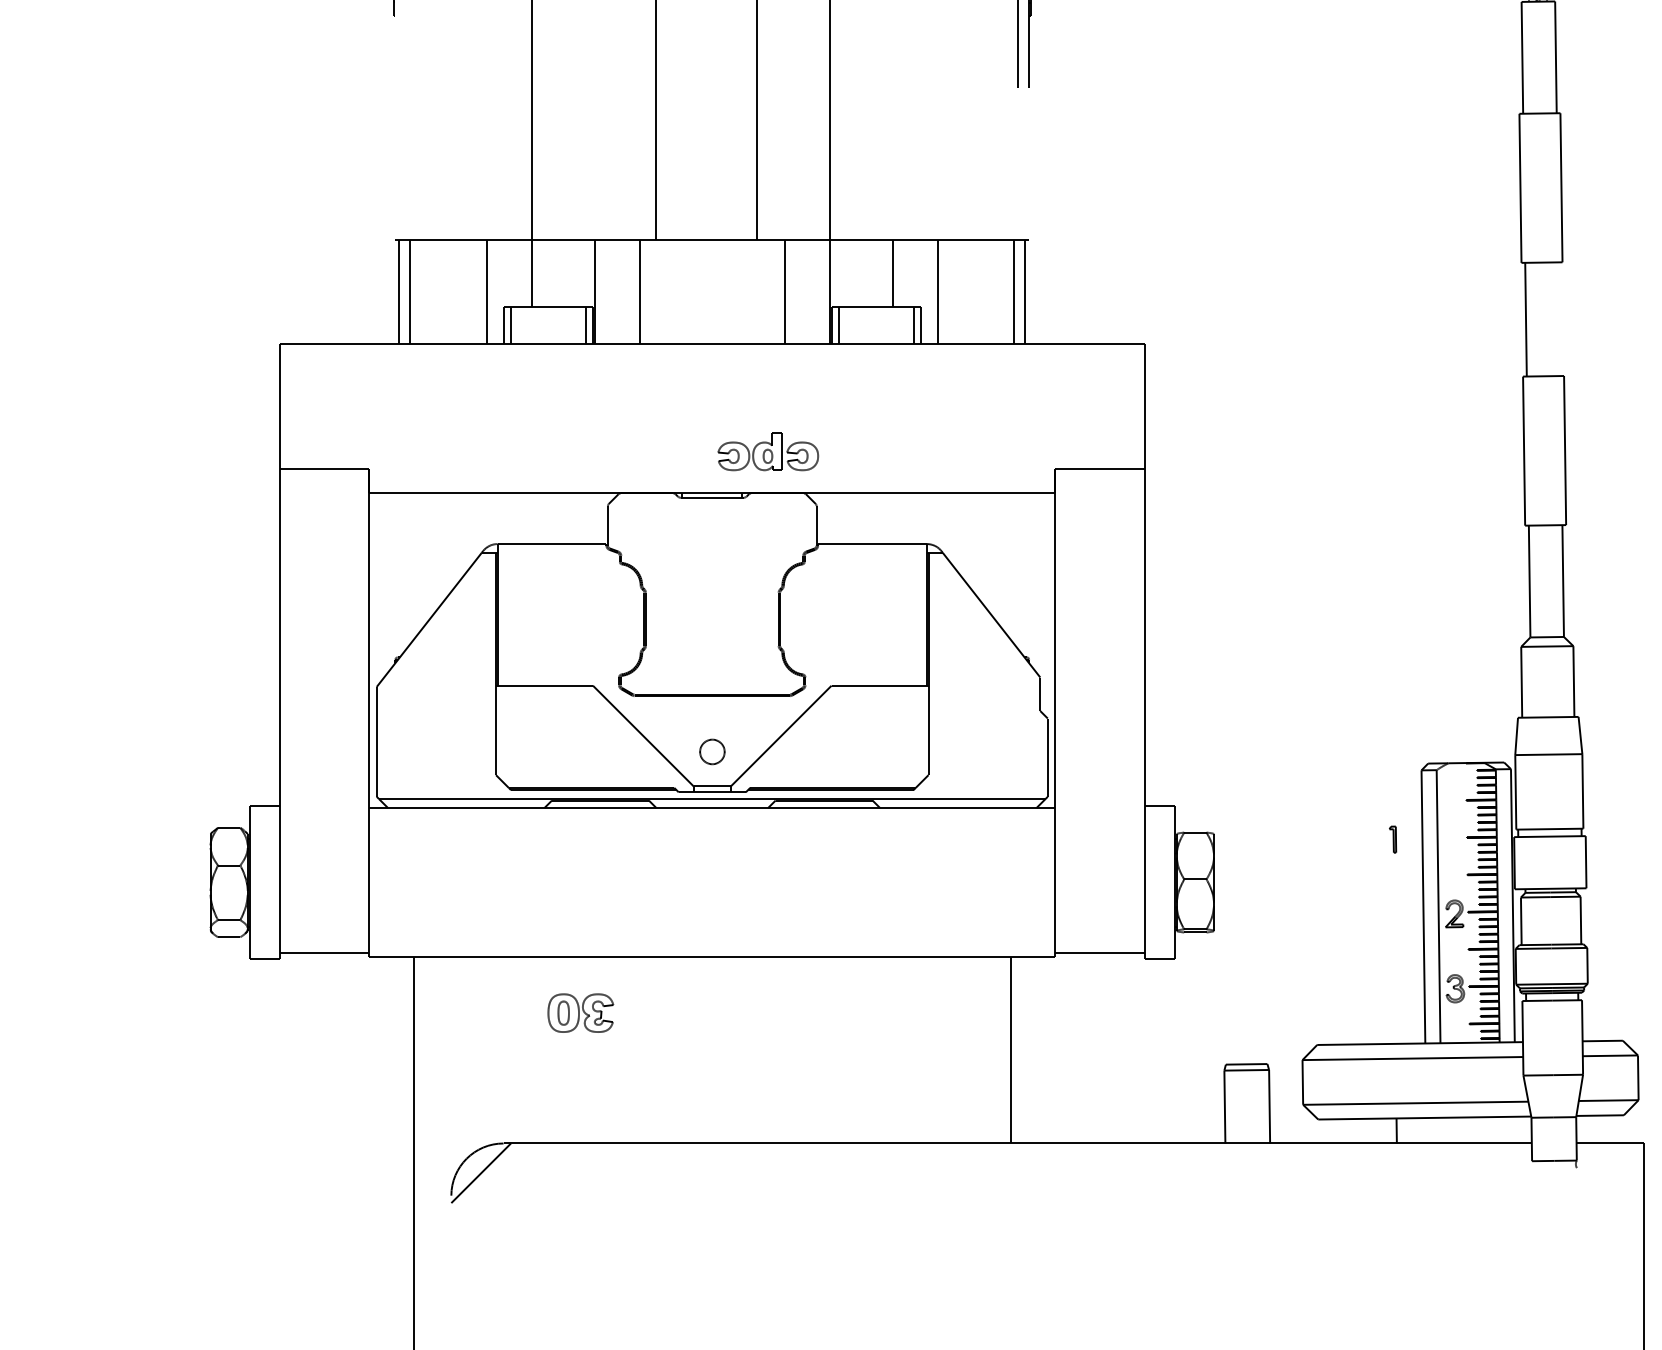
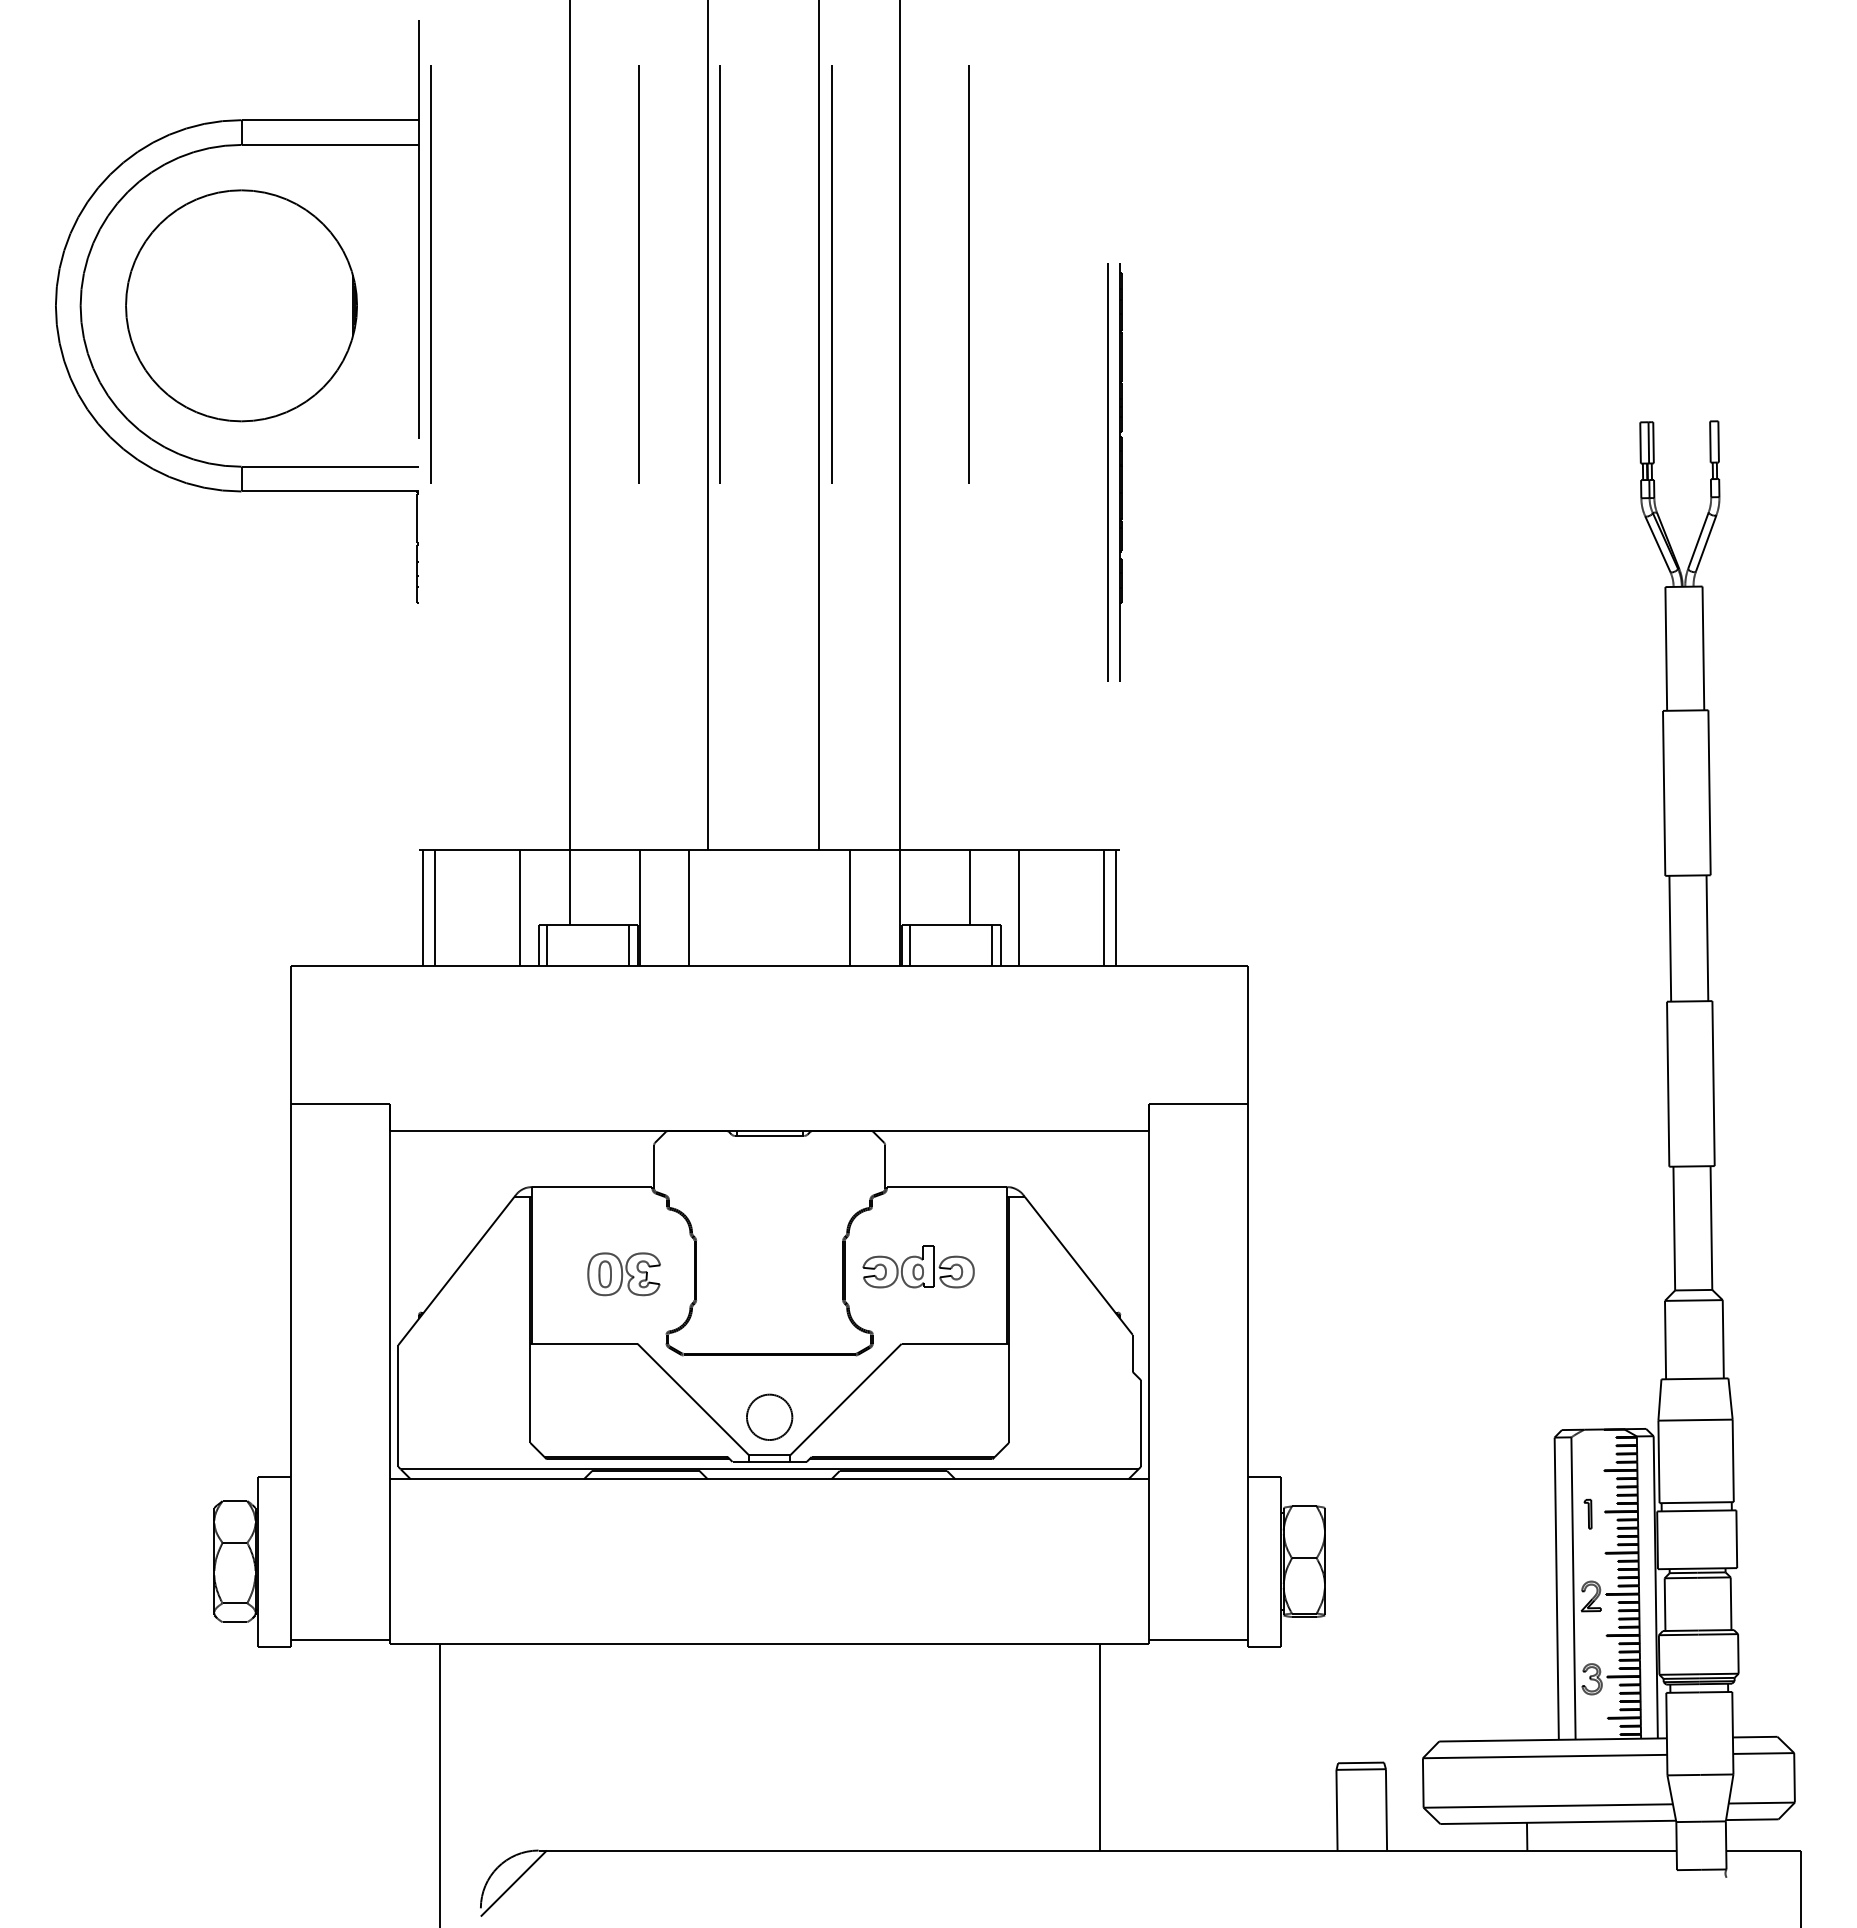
line: (1559, 319) -> (1707, 938), added
part: (768, 451) -> (918, 1266), moved
circle: (712, 751) -> (769, 1416), size x1.67
part: (1392, 838) -> (1587, 1513), moved
part: (580, 1013) -> (623, 1274), moved

